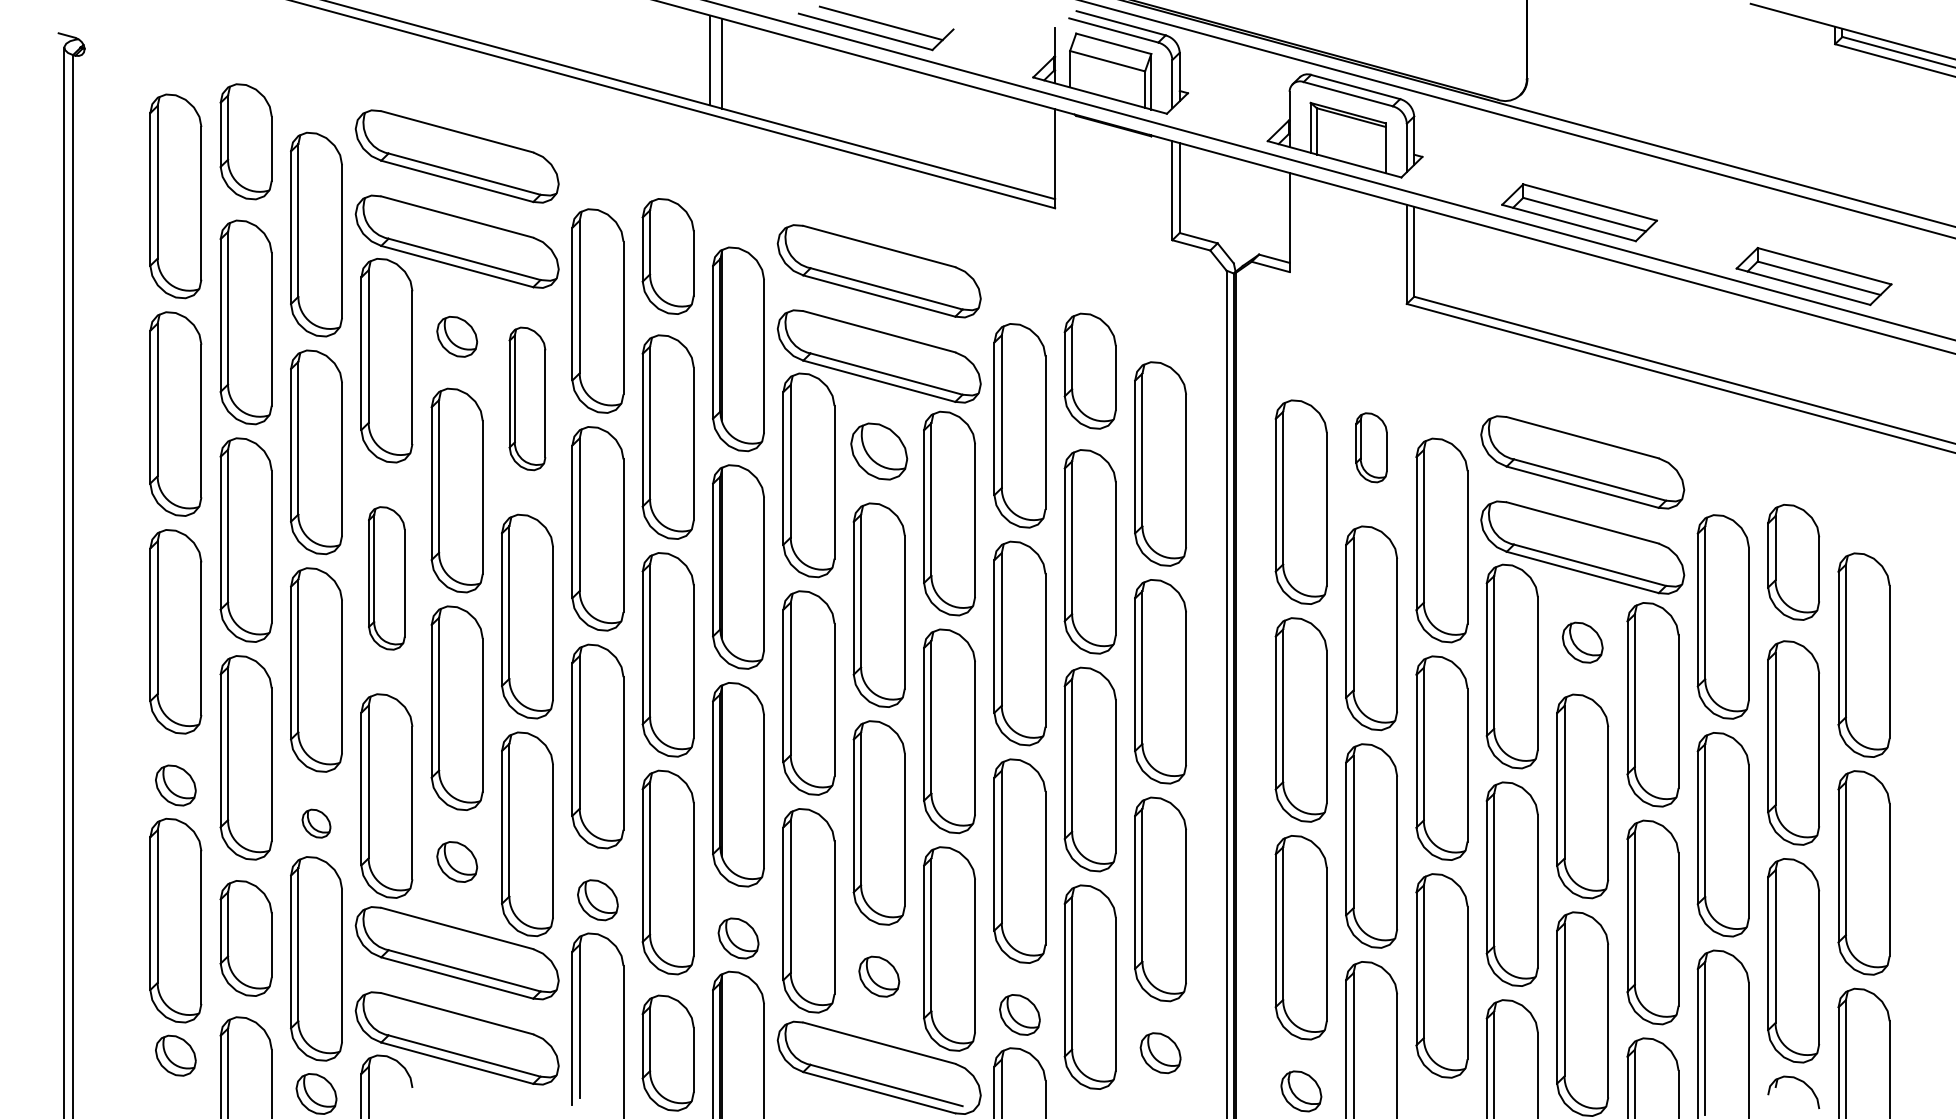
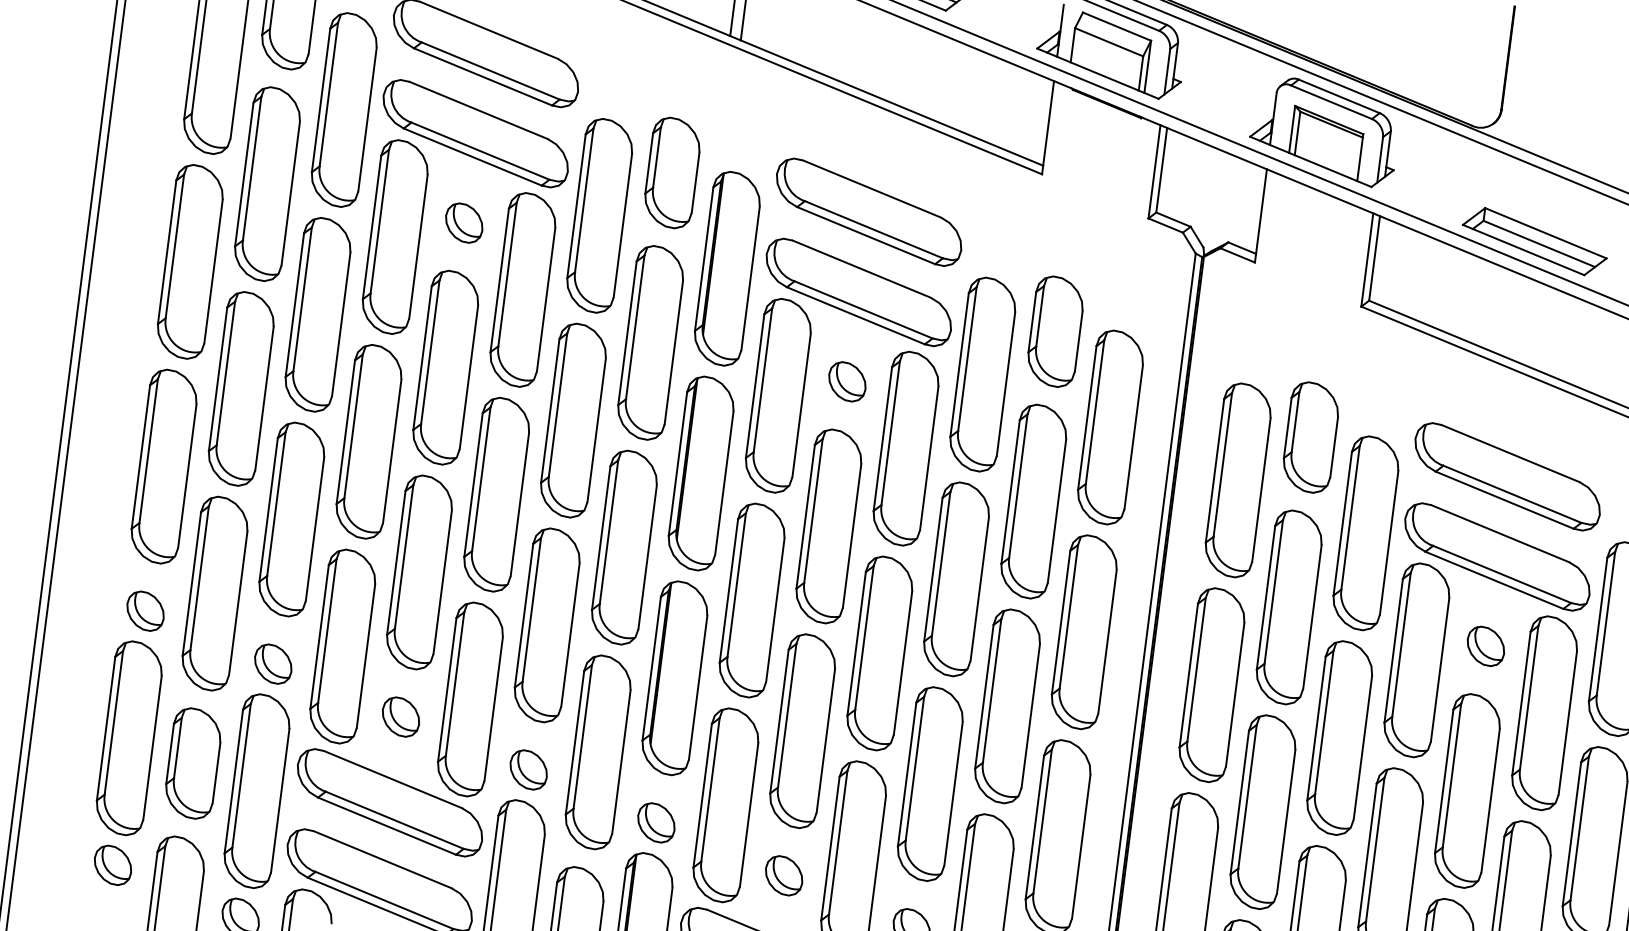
part: (527, 398) -> (522, 289), size x1.43
part: (1371, 447) -> (1310, 437), size x1.67
part: (879, 451) -> (847, 381), size x0.71
part: (386, 578) -> (368, 441), size x1.43
part: (316, 823) -> (273, 663), size x1.43

